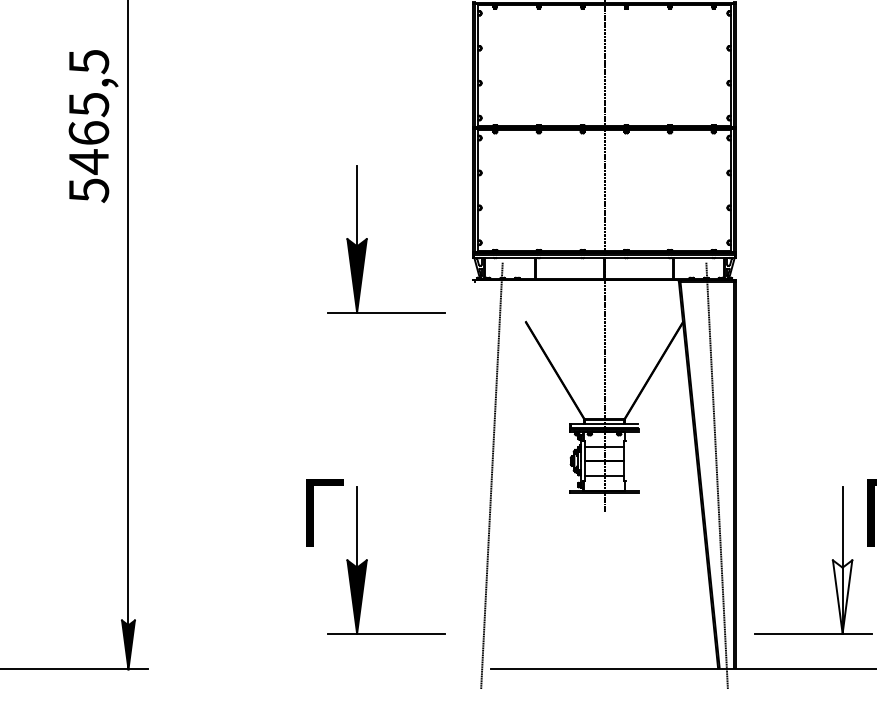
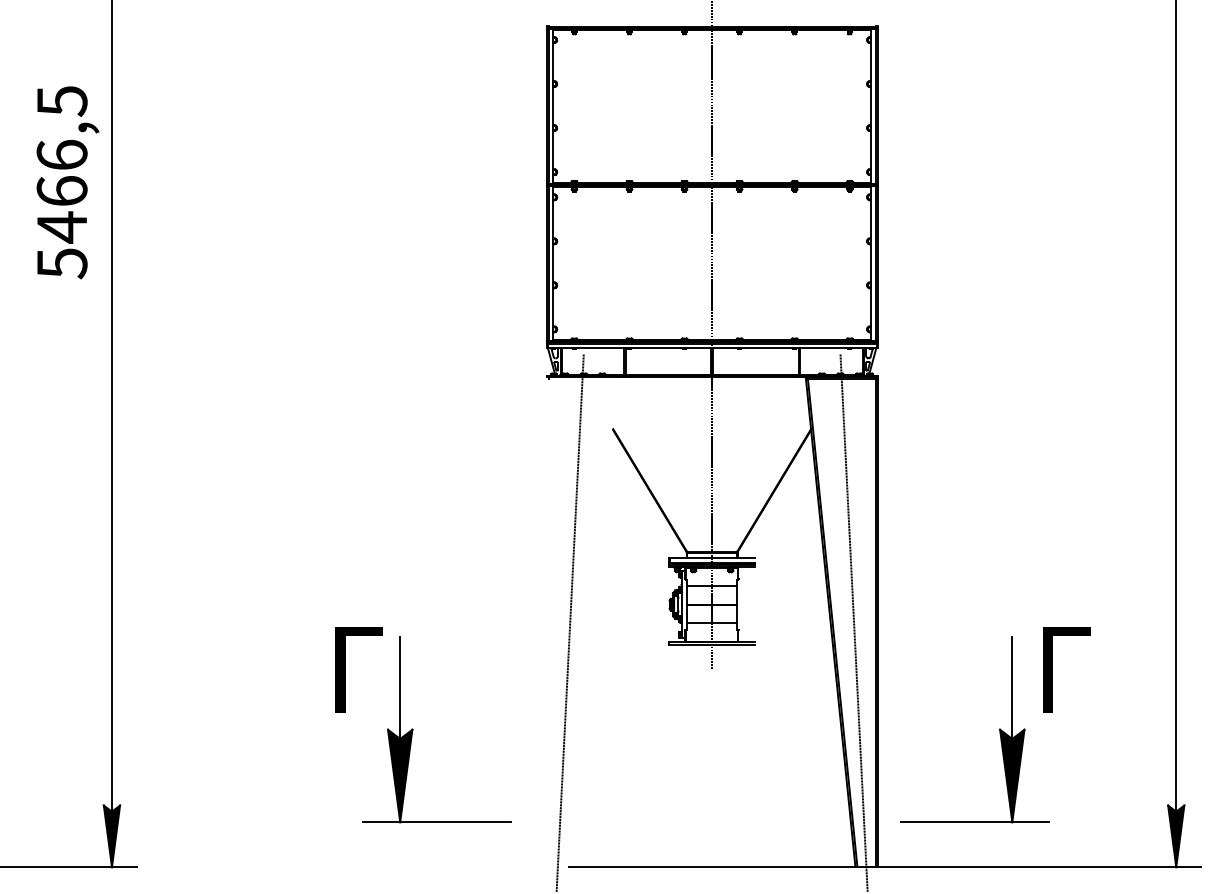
text: (88, 104) -> (61, 155), 5465,5 -> 5466,5
part: (367, 238) -> (413, 324), removed
fill: (842, 596) -> (1012, 775), added

